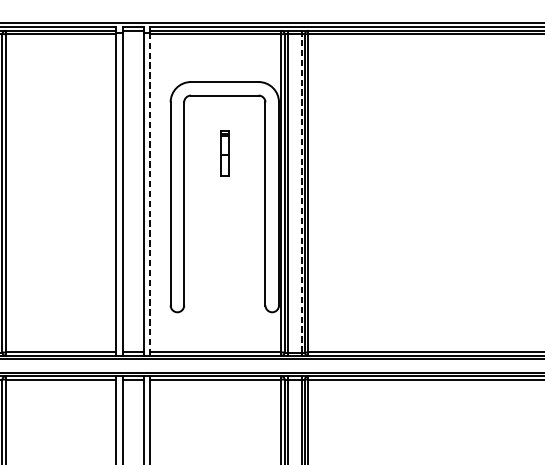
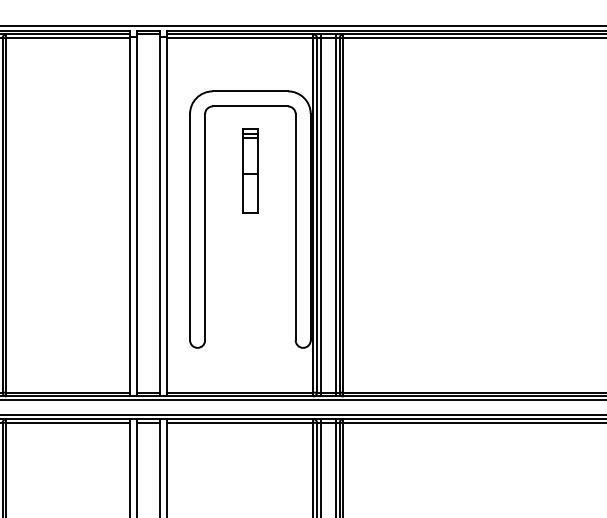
part: (224, 153) -> (250, 170), size x1.67
line: (301, 192) -> (335, 214), dashed -> solid
line: (150, 194) -> (167, 216), dashed -> solid

